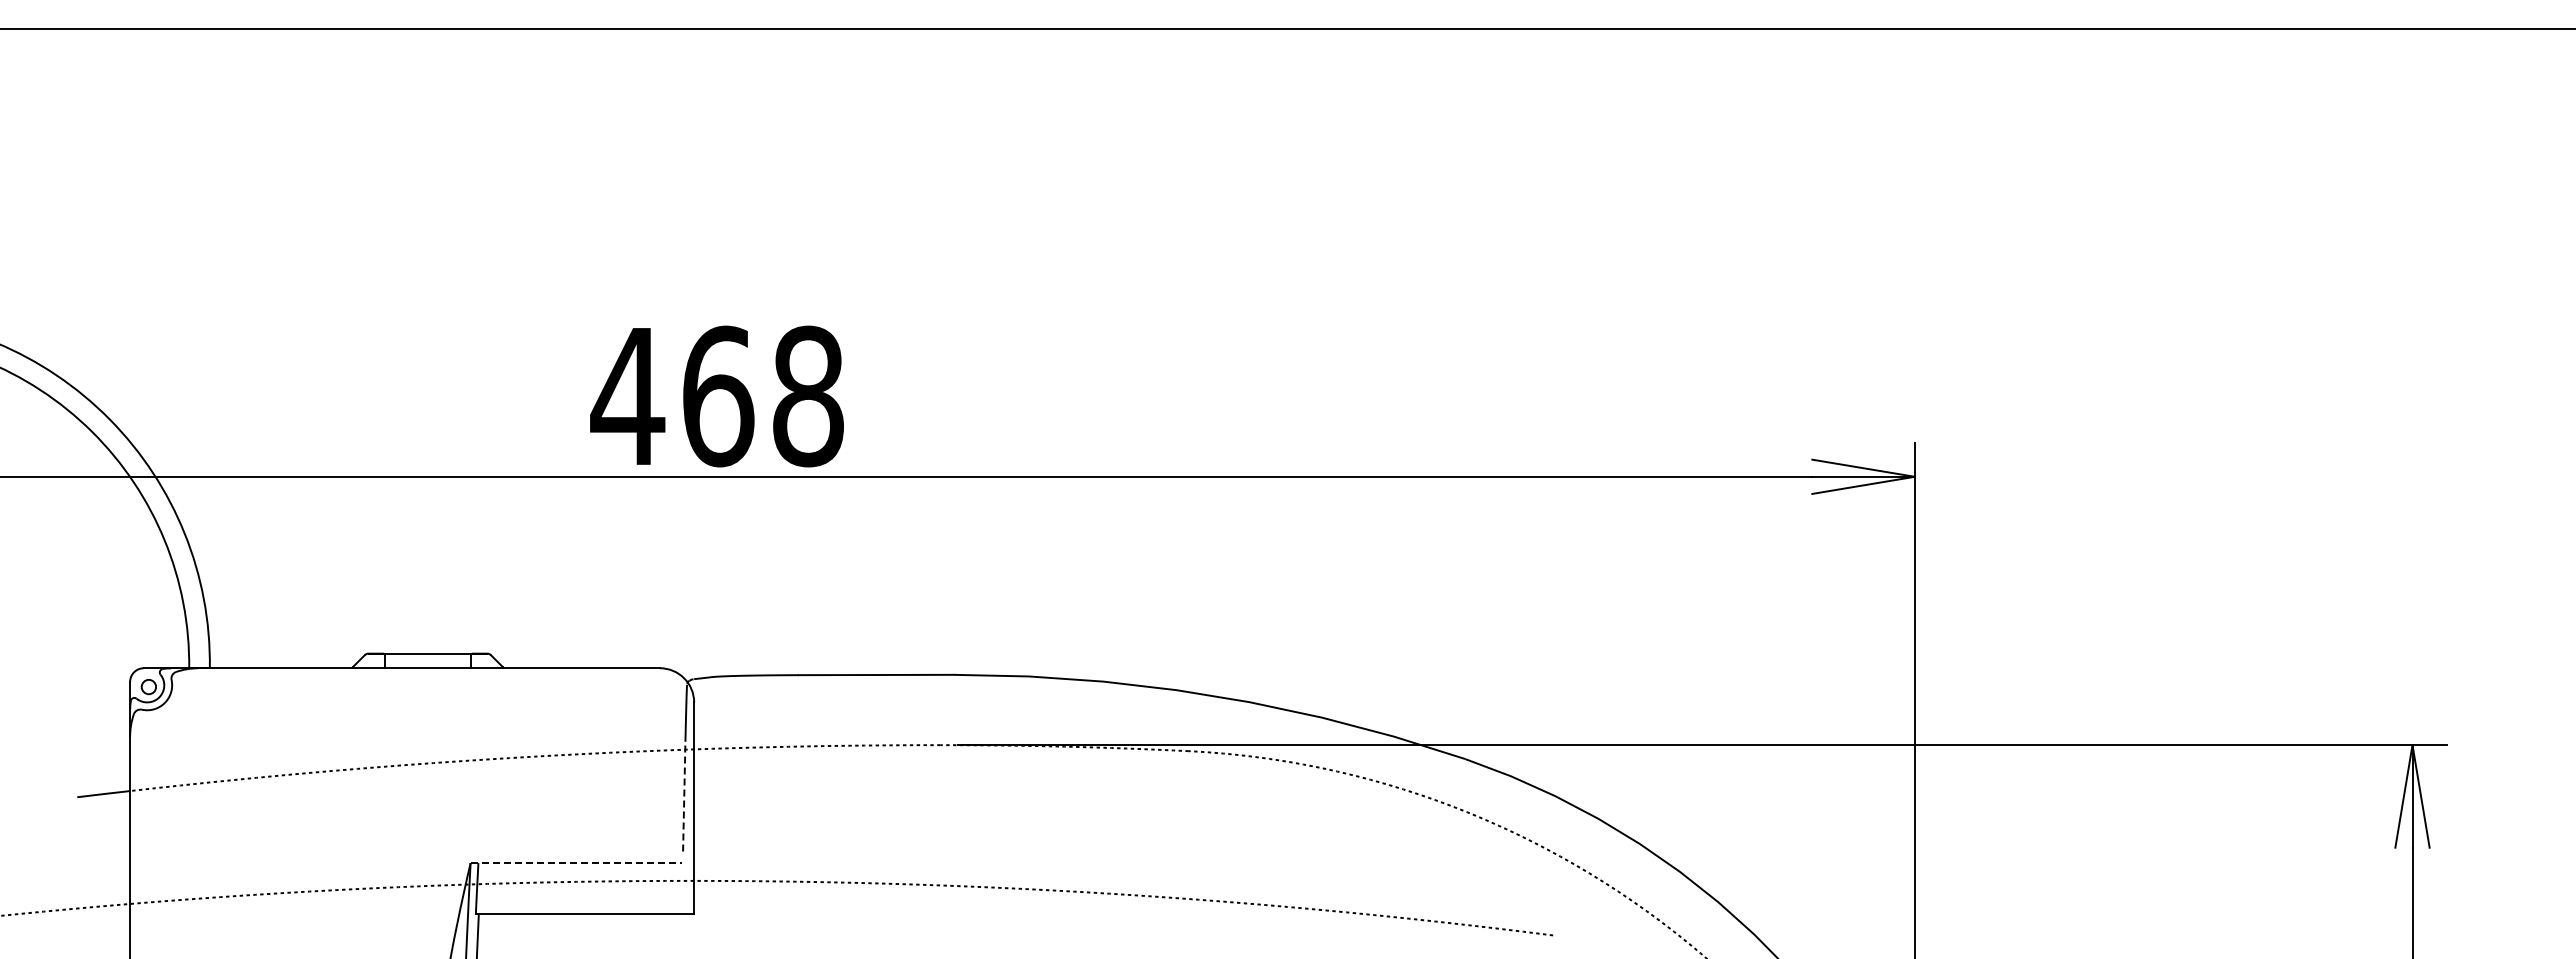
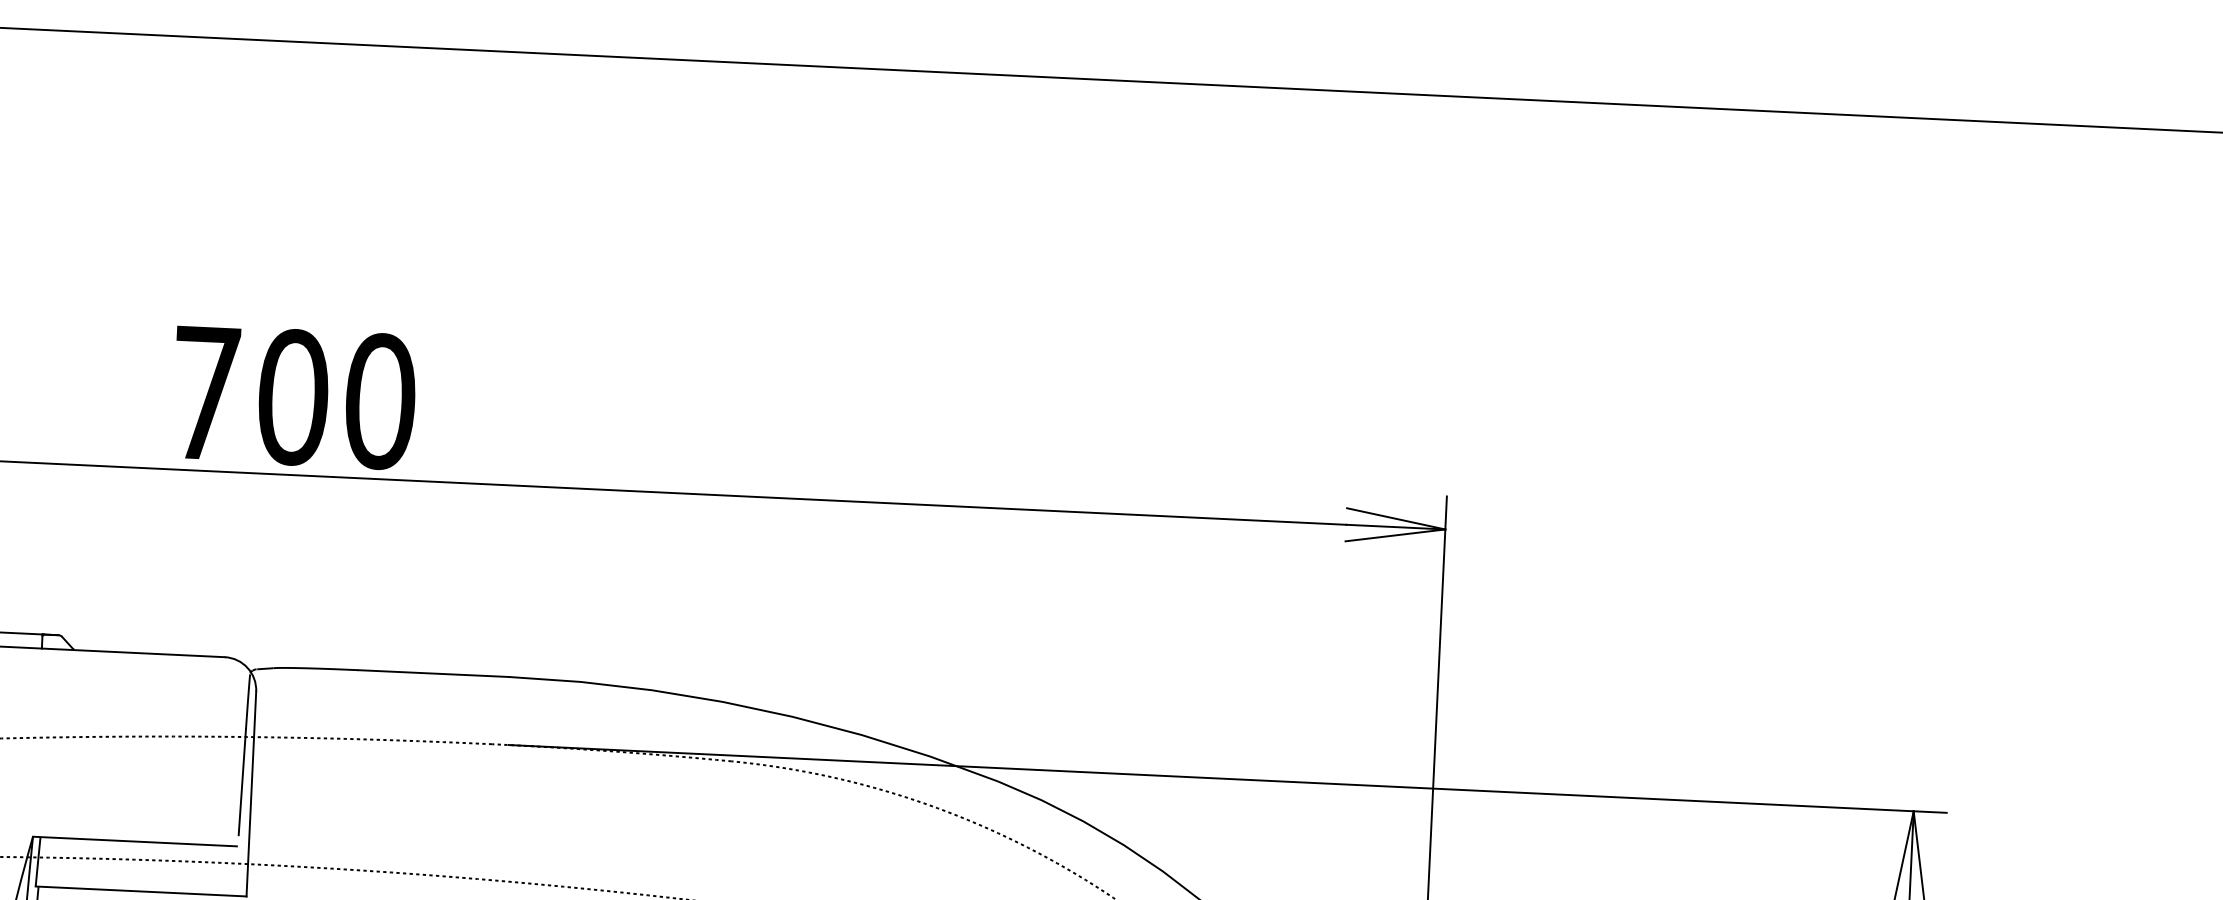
text: (717, 396) -> (292, 397), 468 -> 700
line: (684, 796) -> (242, 782), dashed -> solid
line: (576, 863) -> (135, 841), dashed -> solid

